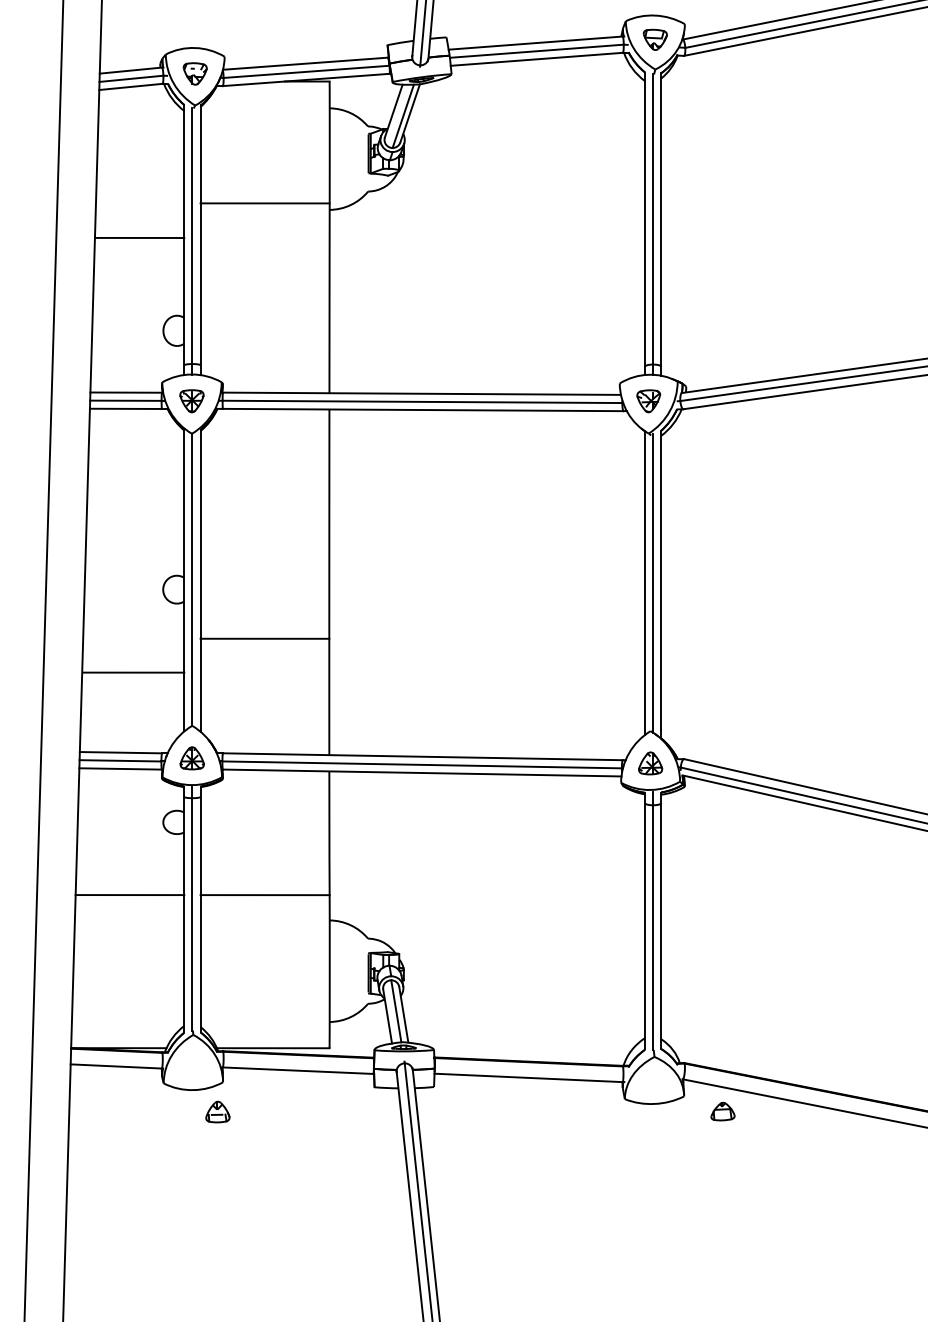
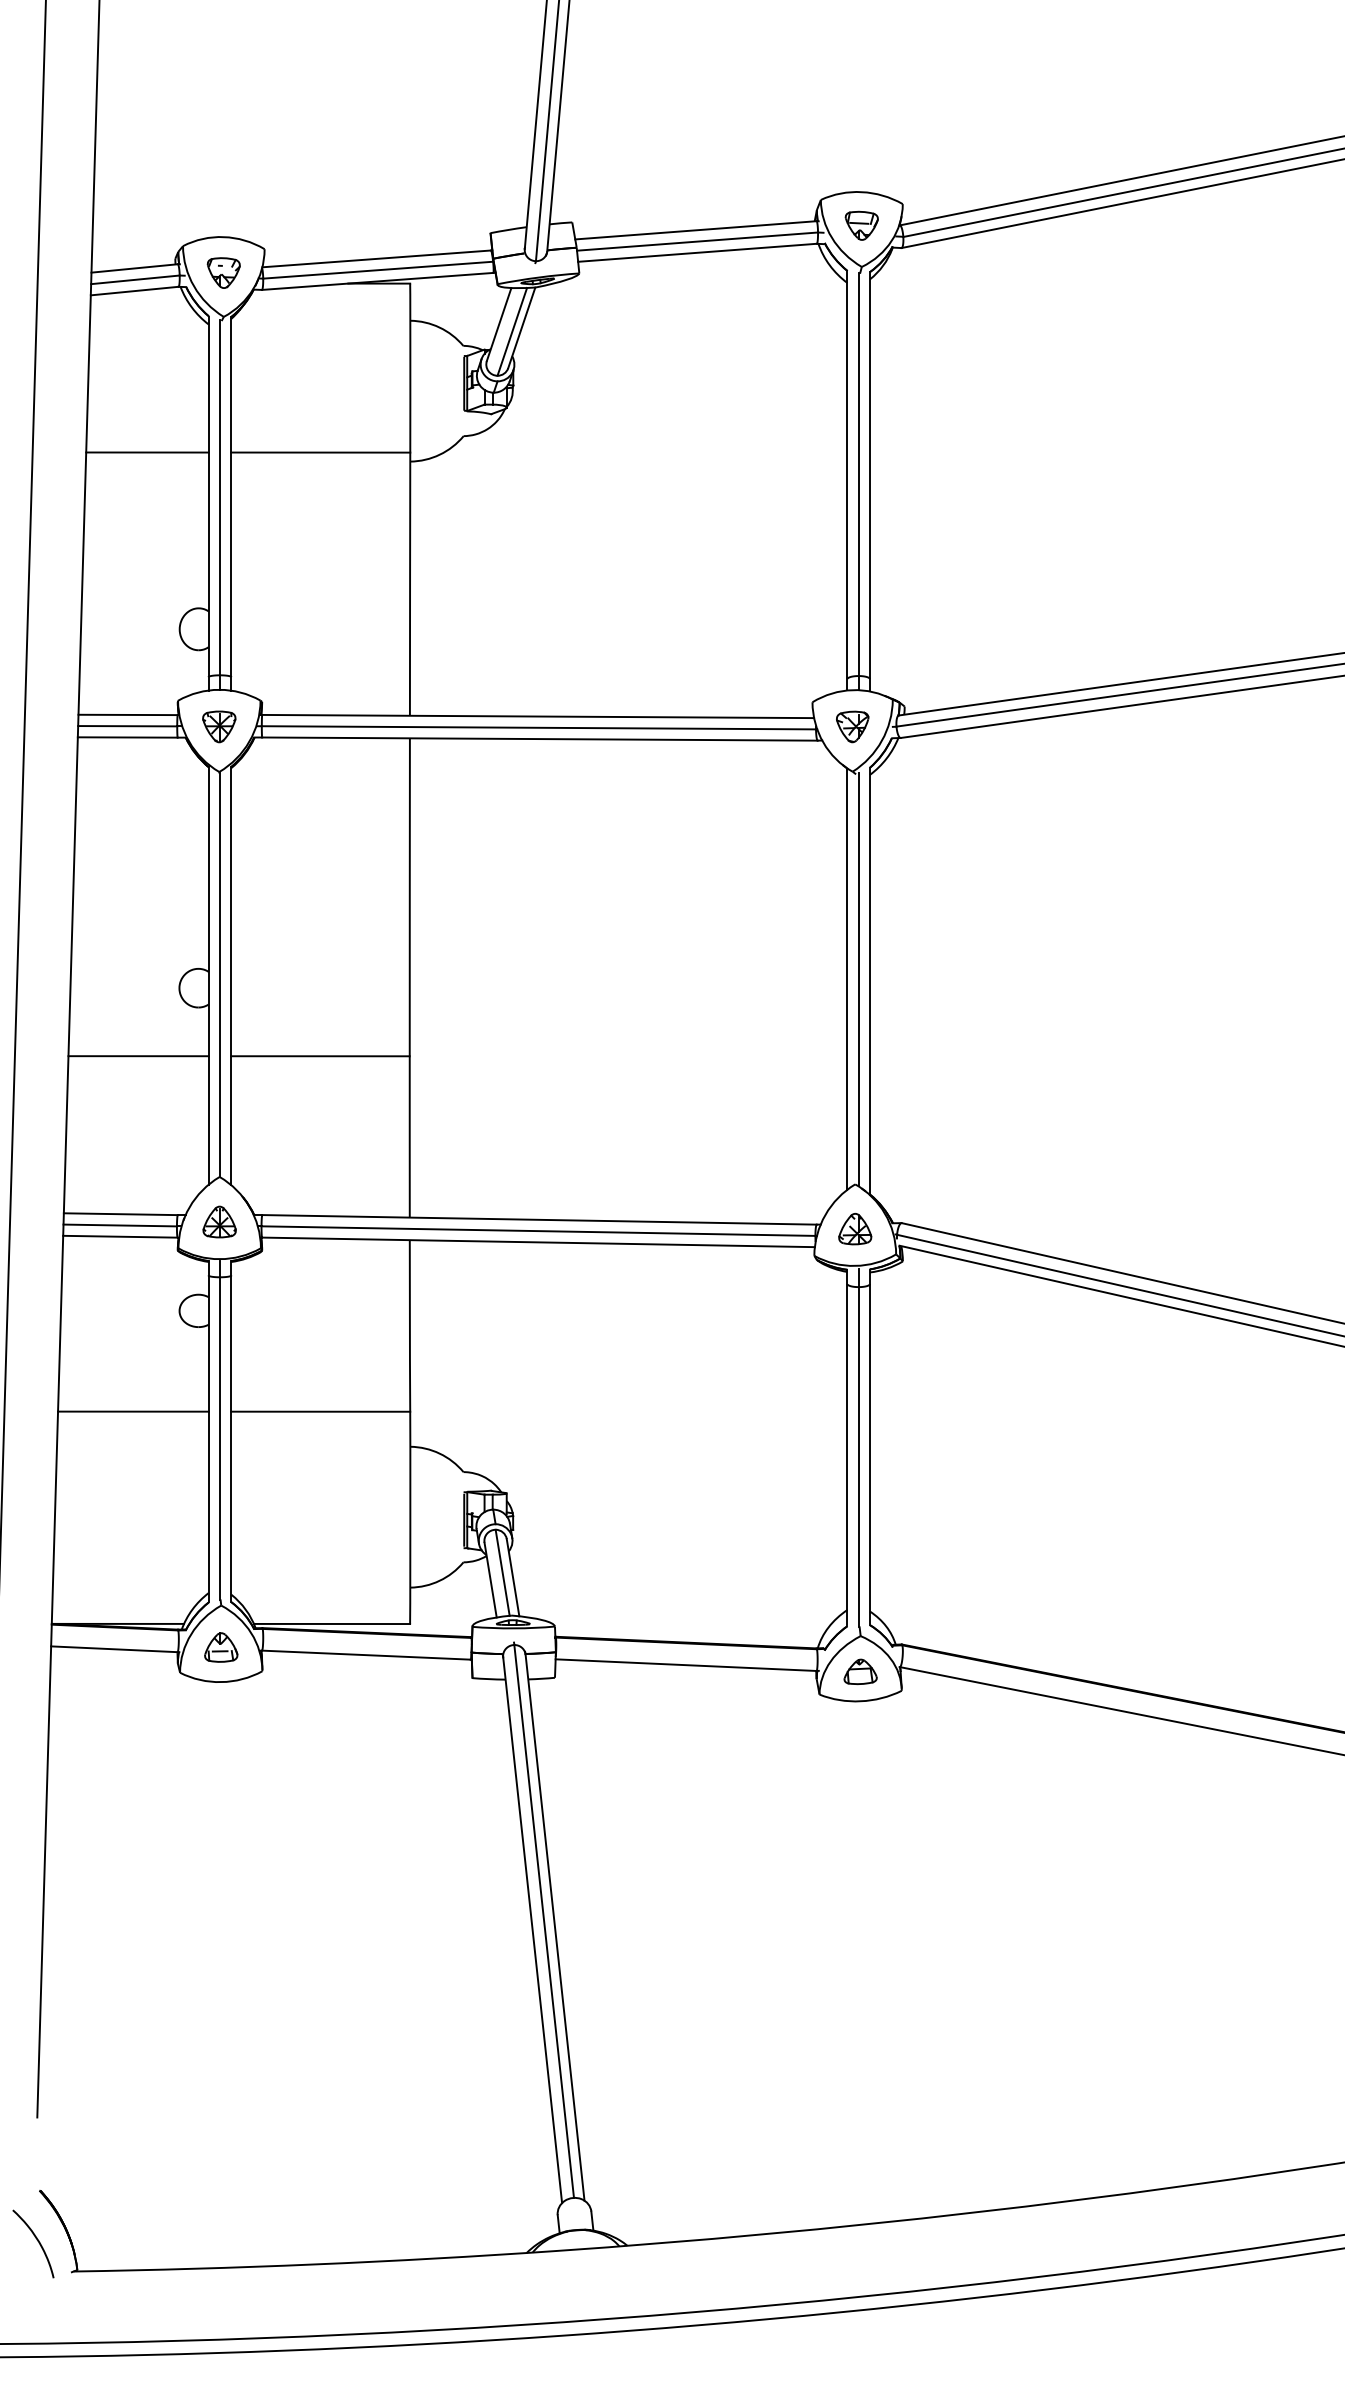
line: (140, 237) -> (147, 452), moved
line: (133, 672) -> (138, 1056), moved
part: (722, 1111) -> (860, 1671), moved
part: (218, 1112) -> (221, 1647), moved

